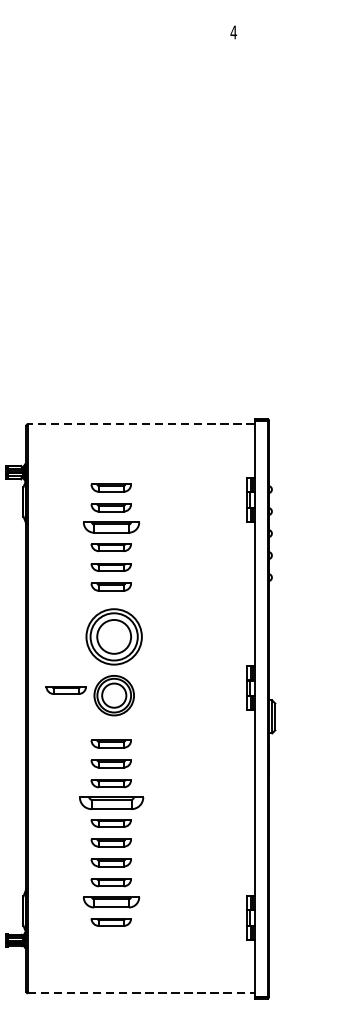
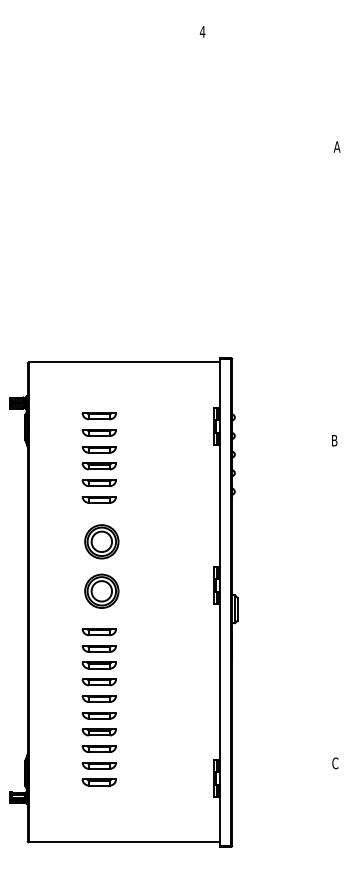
line: (141, 424) -> (124, 362), dashed -> solid
part: (110, 527) -> (98, 449), size x0.71
part: (113, 636) -> (101, 541), size x0.71
part: (65, 689) -> (60, 586), removed
part: (110, 803) -> (98, 682), size x0.62
part: (110, 902) -> (98, 765), size x0.71
line: (141, 993) -> (124, 842), dashed -> solid

